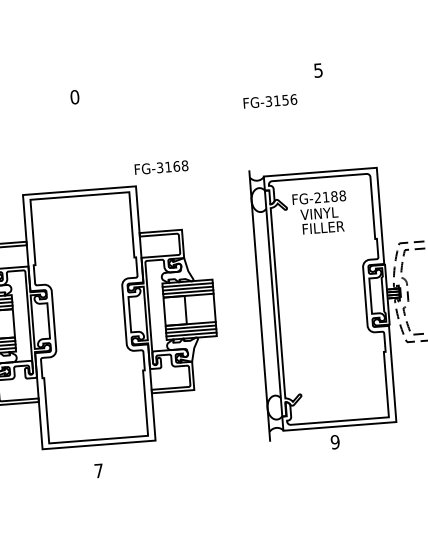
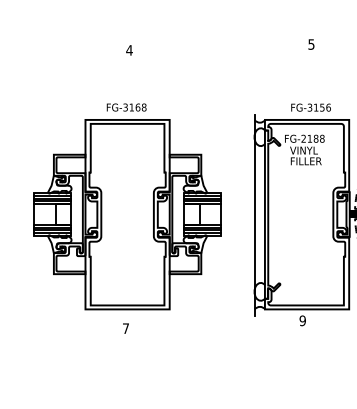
text: (74, 97) -> (129, 50), 0 -> 4
text: (269, 101) -> (310, 107), moved
text: (161, 167) -> (126, 107), moved

